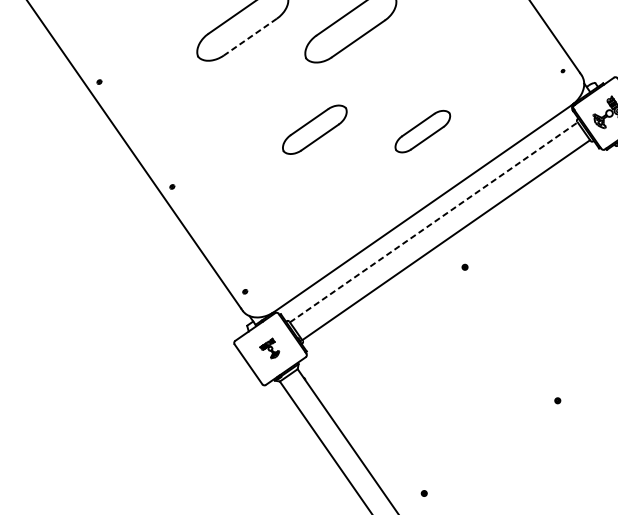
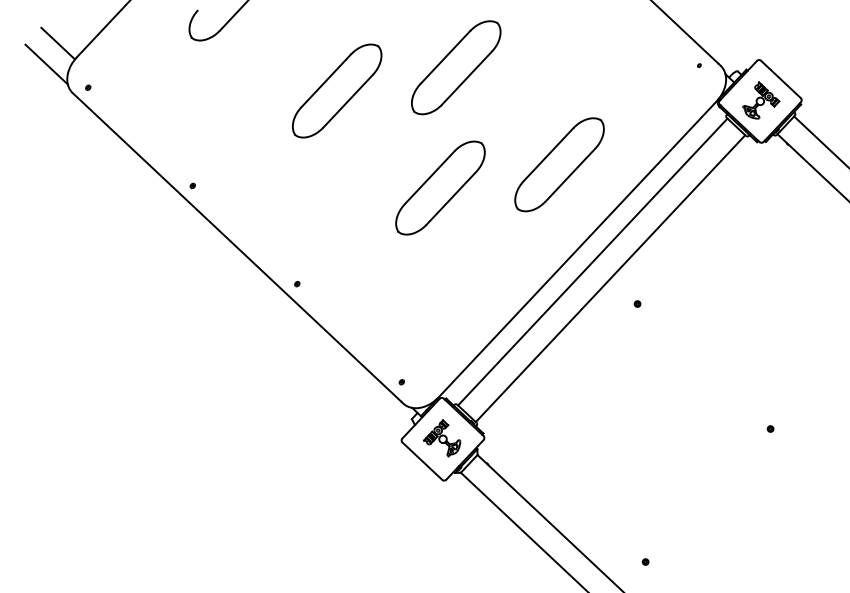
line: (249, 37) -> (347, 101), dashed -> solid
part: (314, 129) -> (440, 187), size x1.43
part: (422, 131) -> (559, 164), size x1.67
line: (433, 222) -> (592, 262), dashed -> solid
part: (270, 348) -> (442, 438), size x1.67

